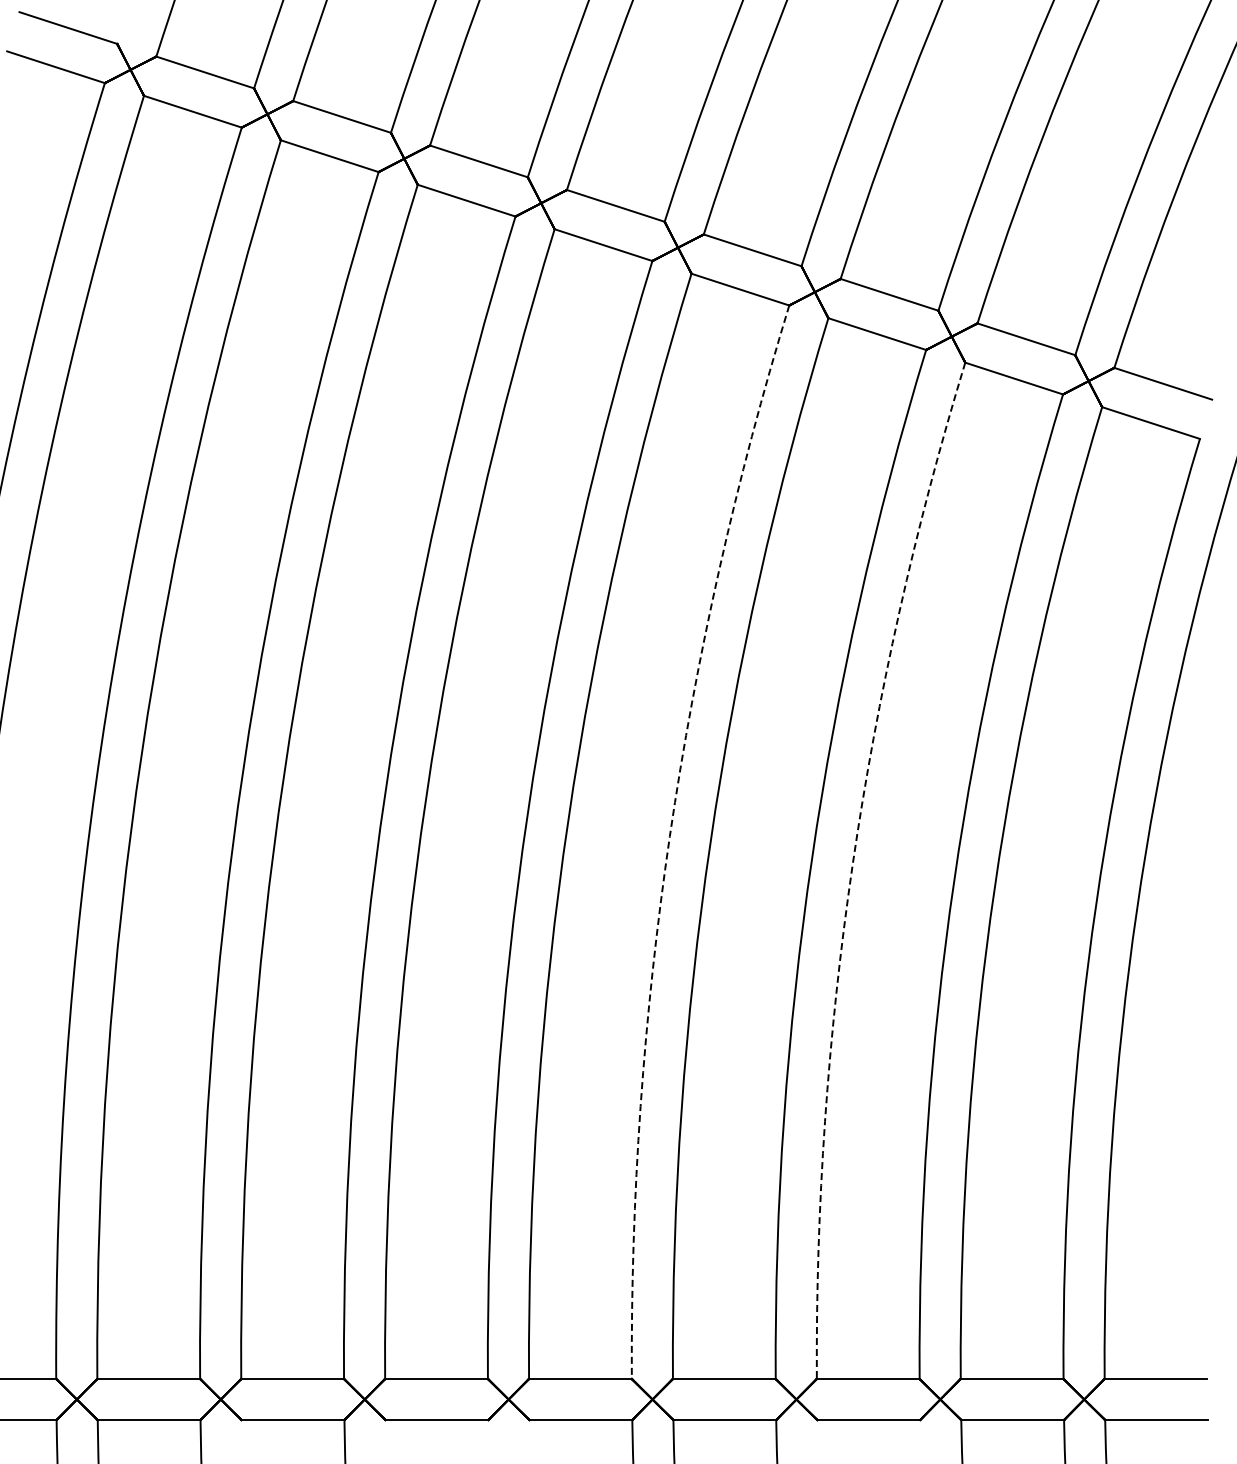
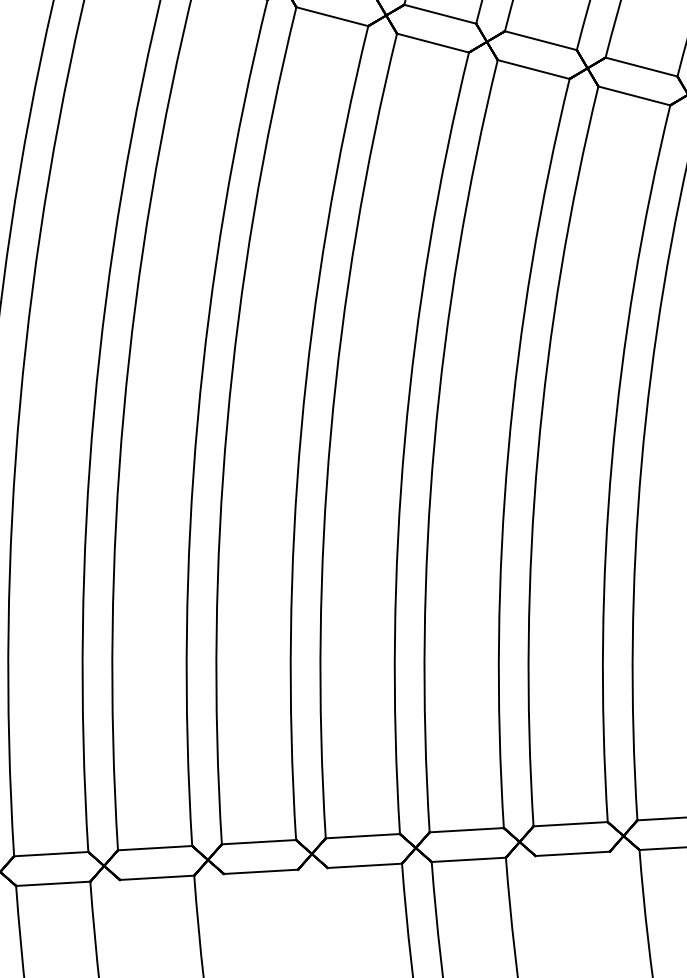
arc: (669, 836) -> (404, 440), dashed -> solid
arc: (852, 865) -> (537, 454), dashed -> solid

